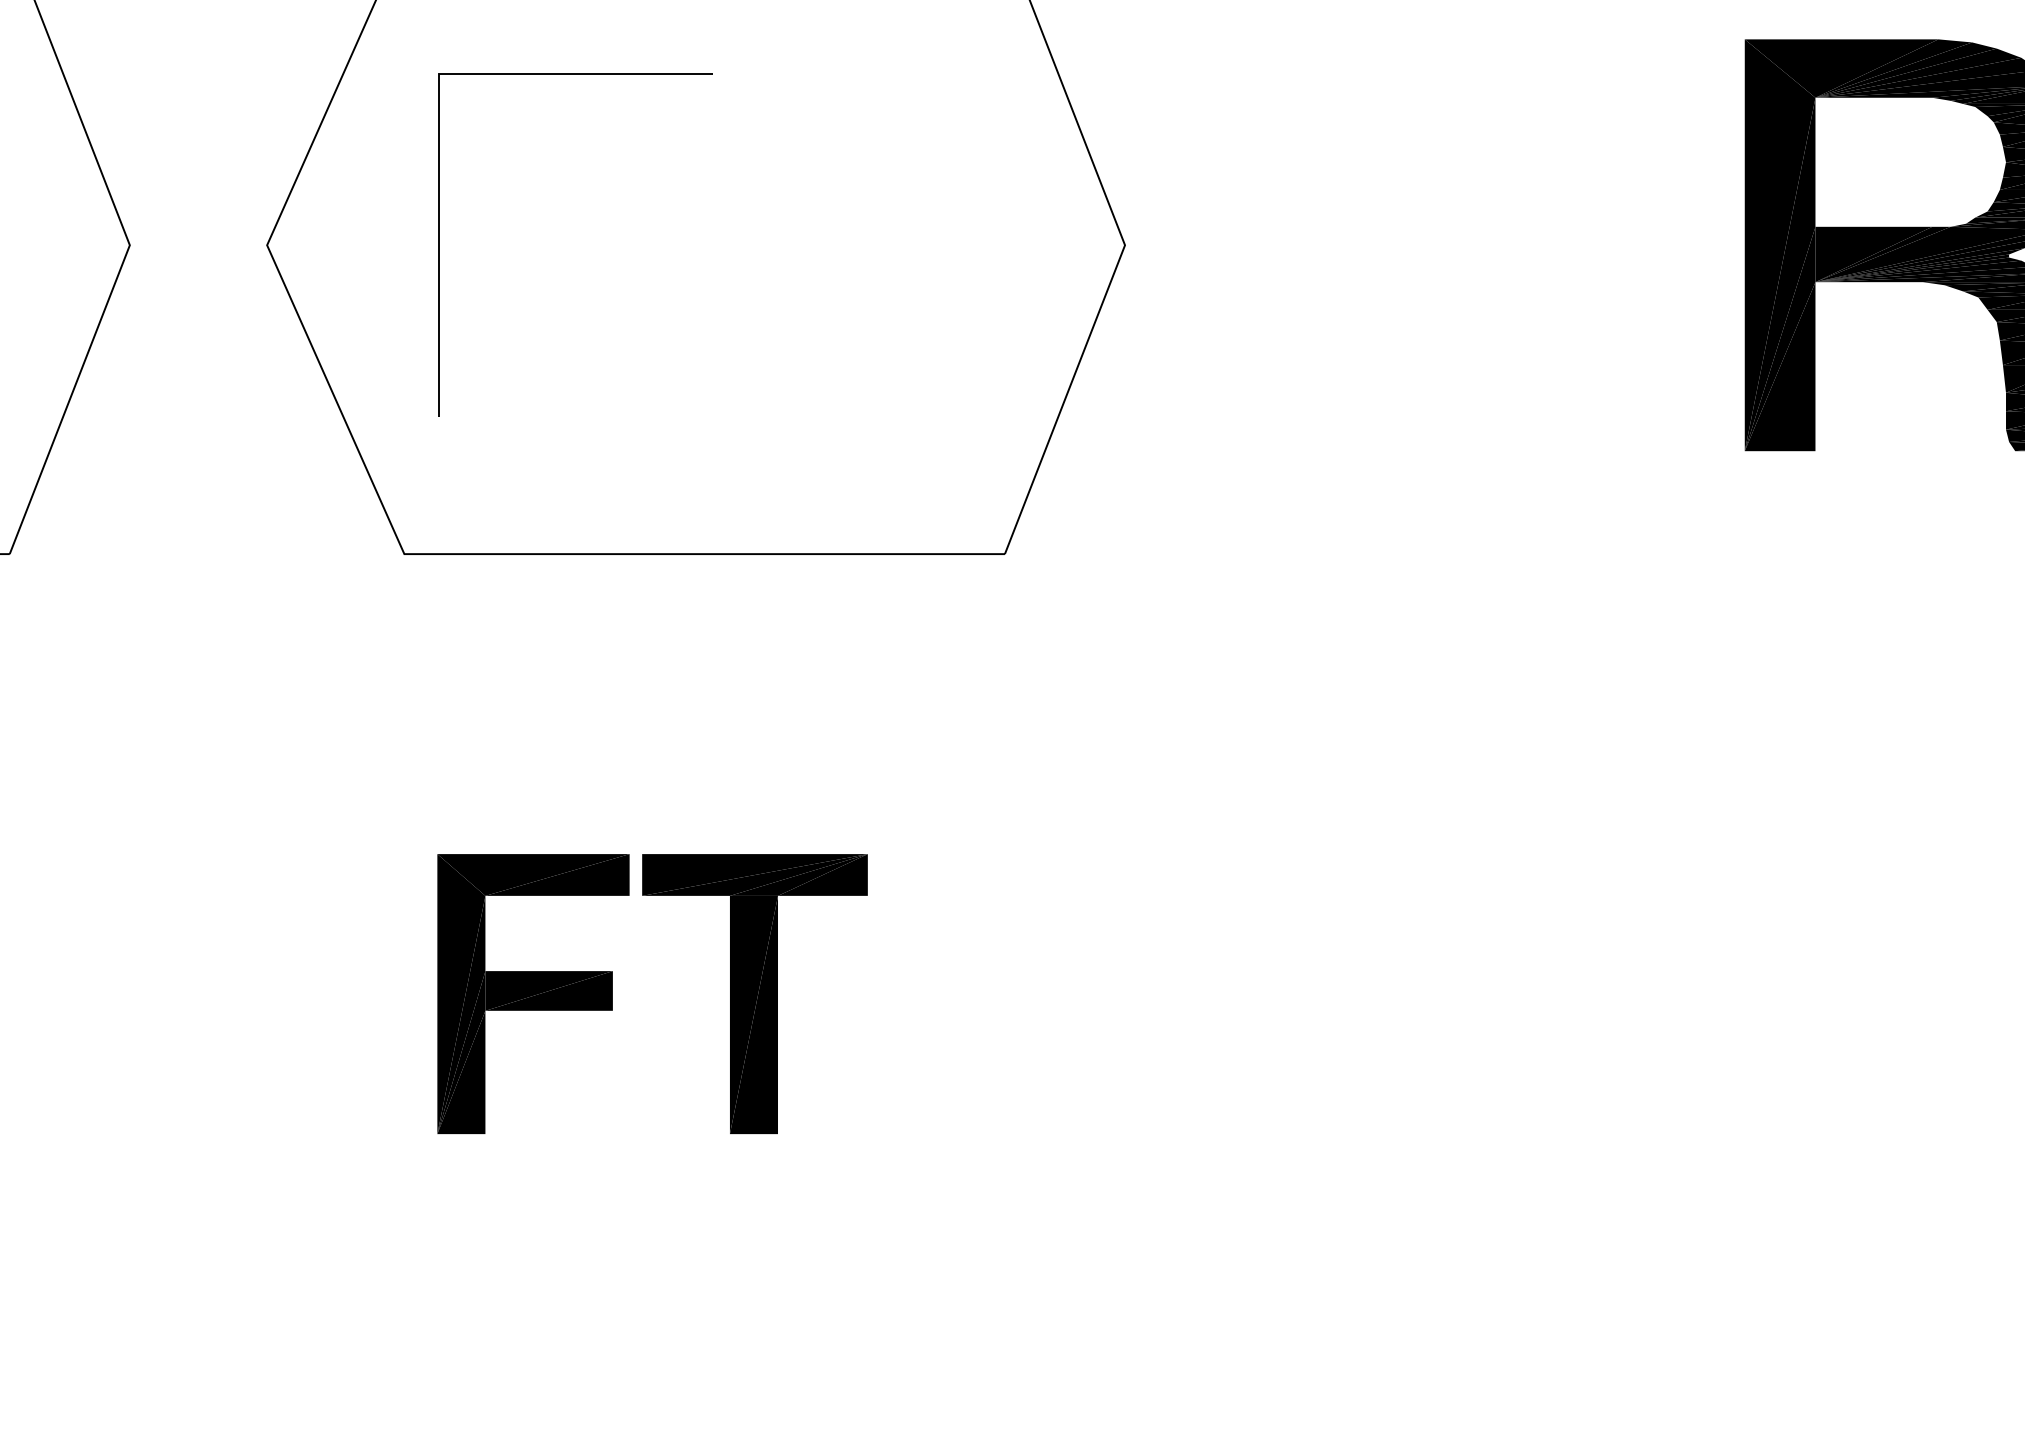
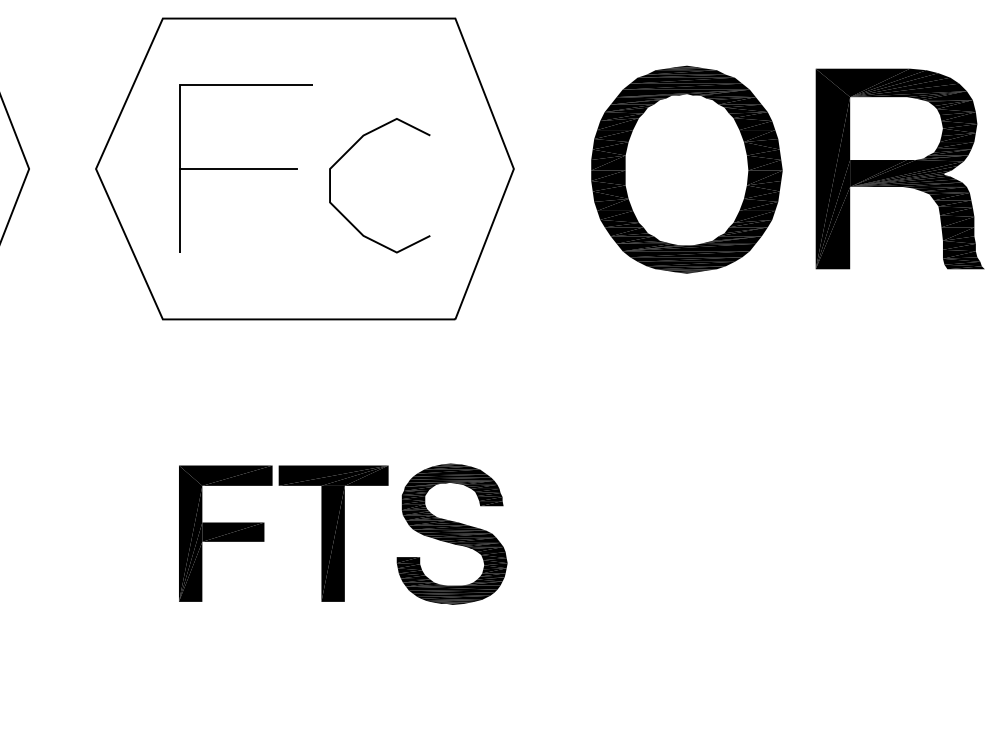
curve: (783, 211) -> (347, 152), added
line: (557, 244) -> (237, 168), added
part: (1479, 246) -> (686, 169), added
part: (996, 993) -> (451, 533), added

